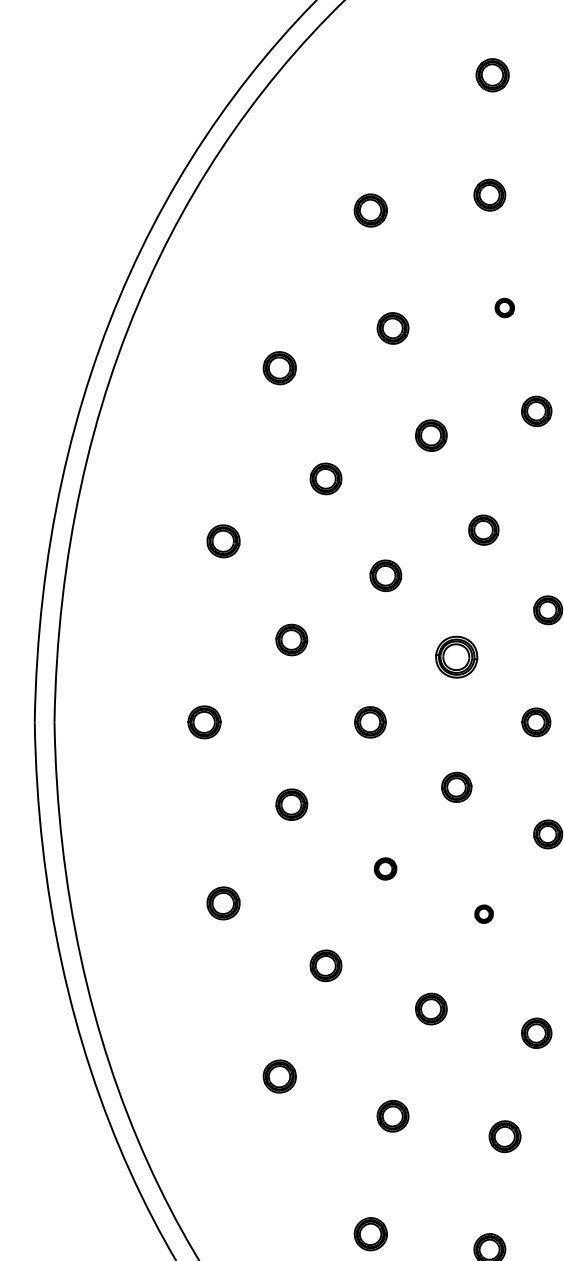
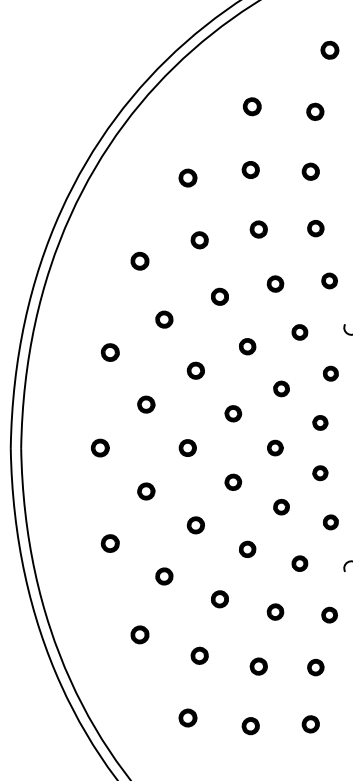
part: (504, 307) -> (258, 229), size x1.67
part: (457, 656) -> (233, 413), size x0.71
part: (385, 869) -> (195, 525), size x1.43
part: (483, 912) -> (247, 548), size x1.67

